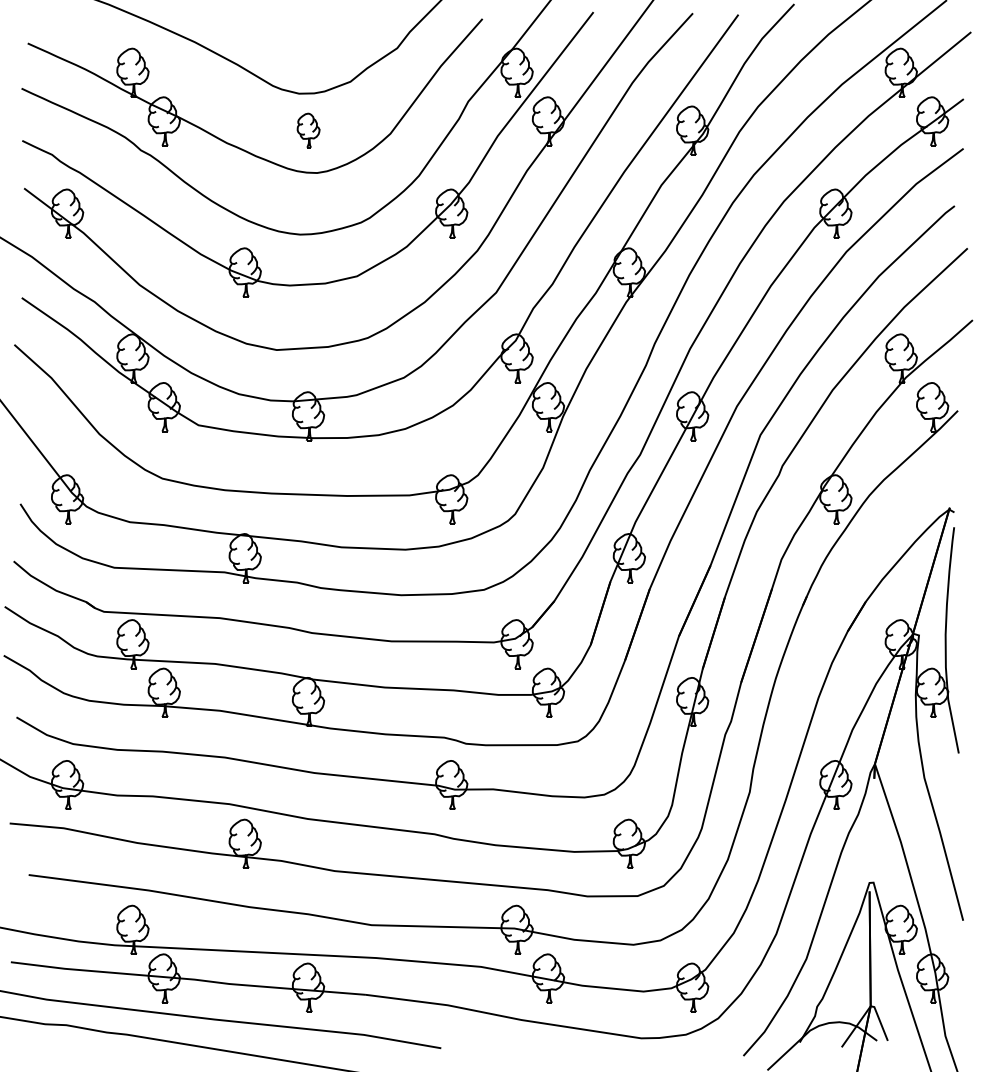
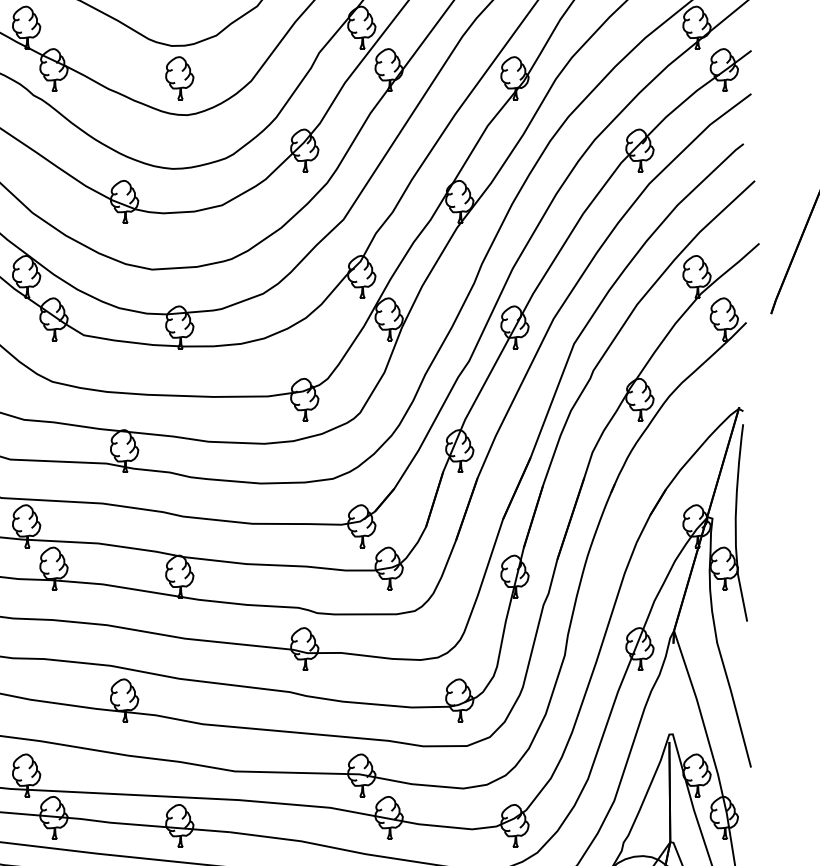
part: (308, 130) -> (179, 78), size x1.43

